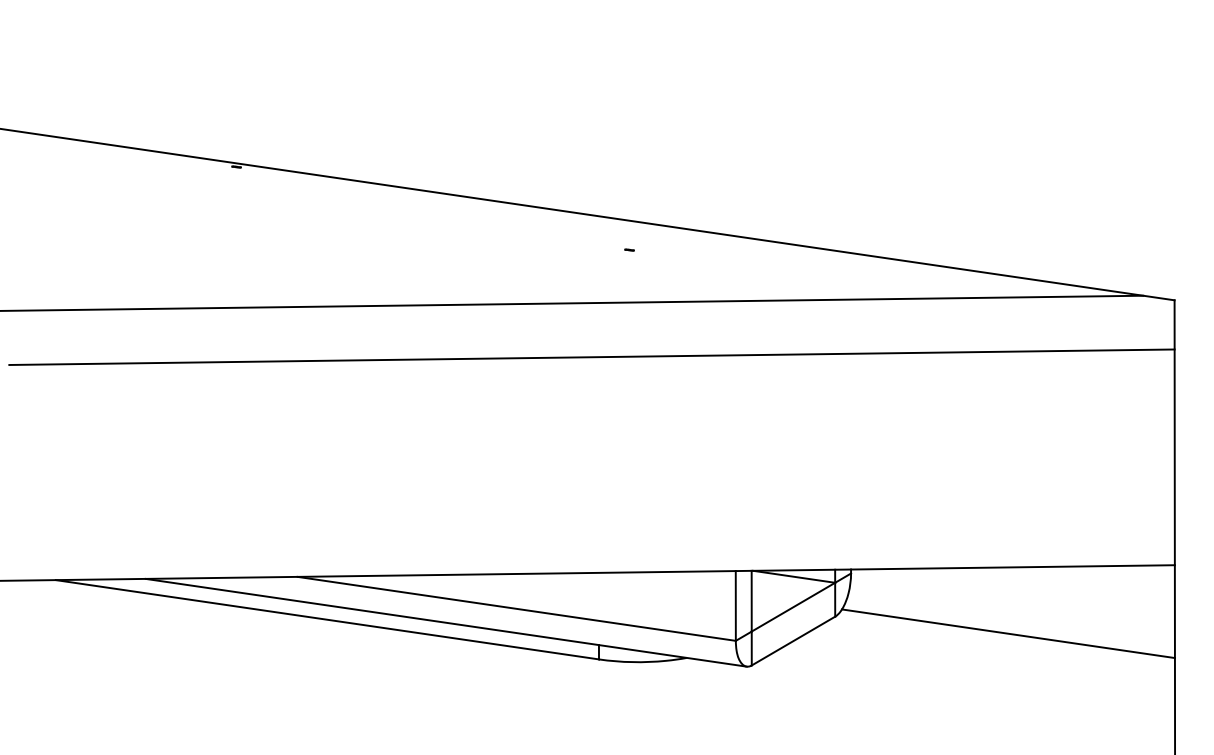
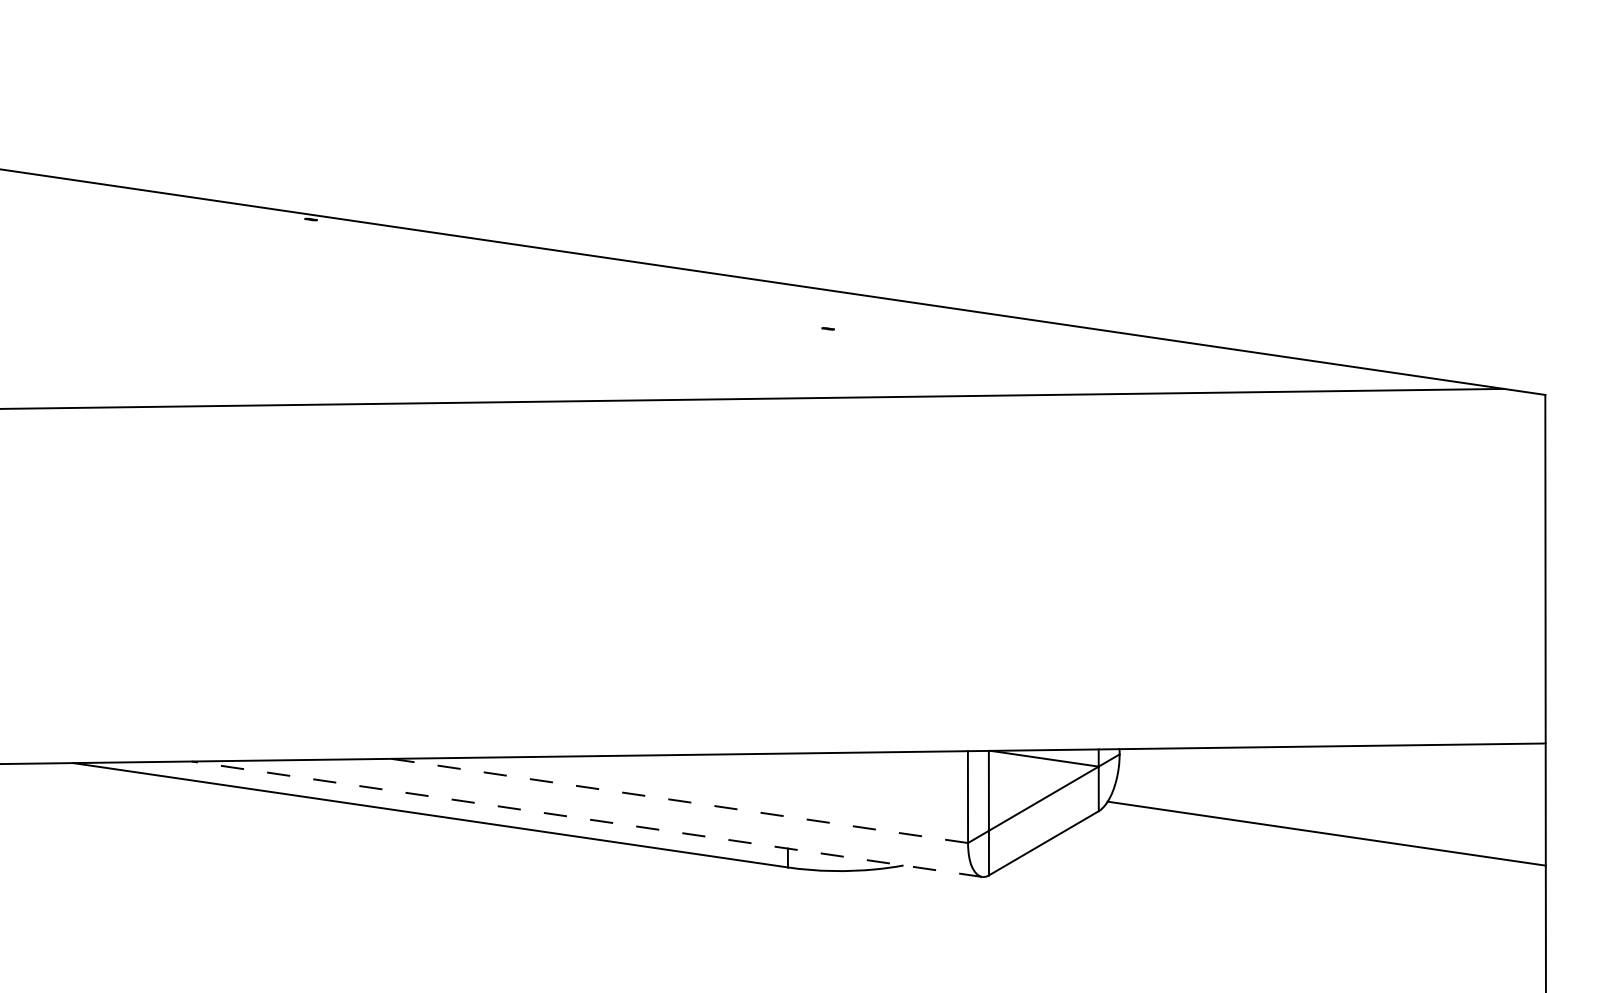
line: (591, 357) -> (778, 470), removed
line: (517, 608) -> (680, 800), solid -> dashed
line: (446, 622) -> (587, 818), solid -> dashed

